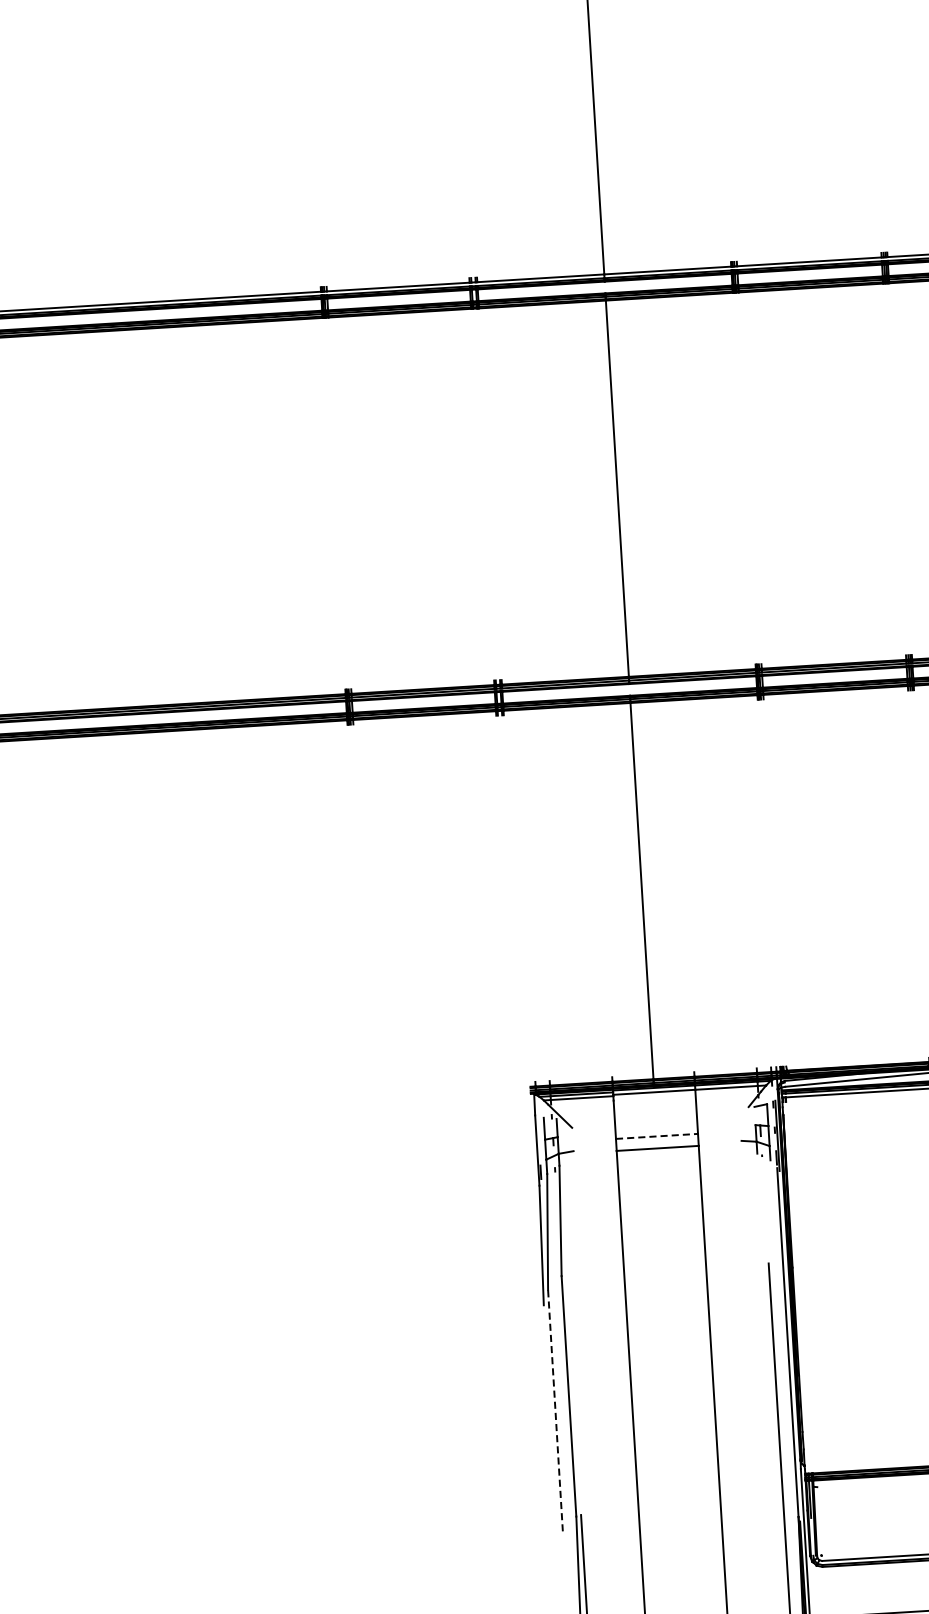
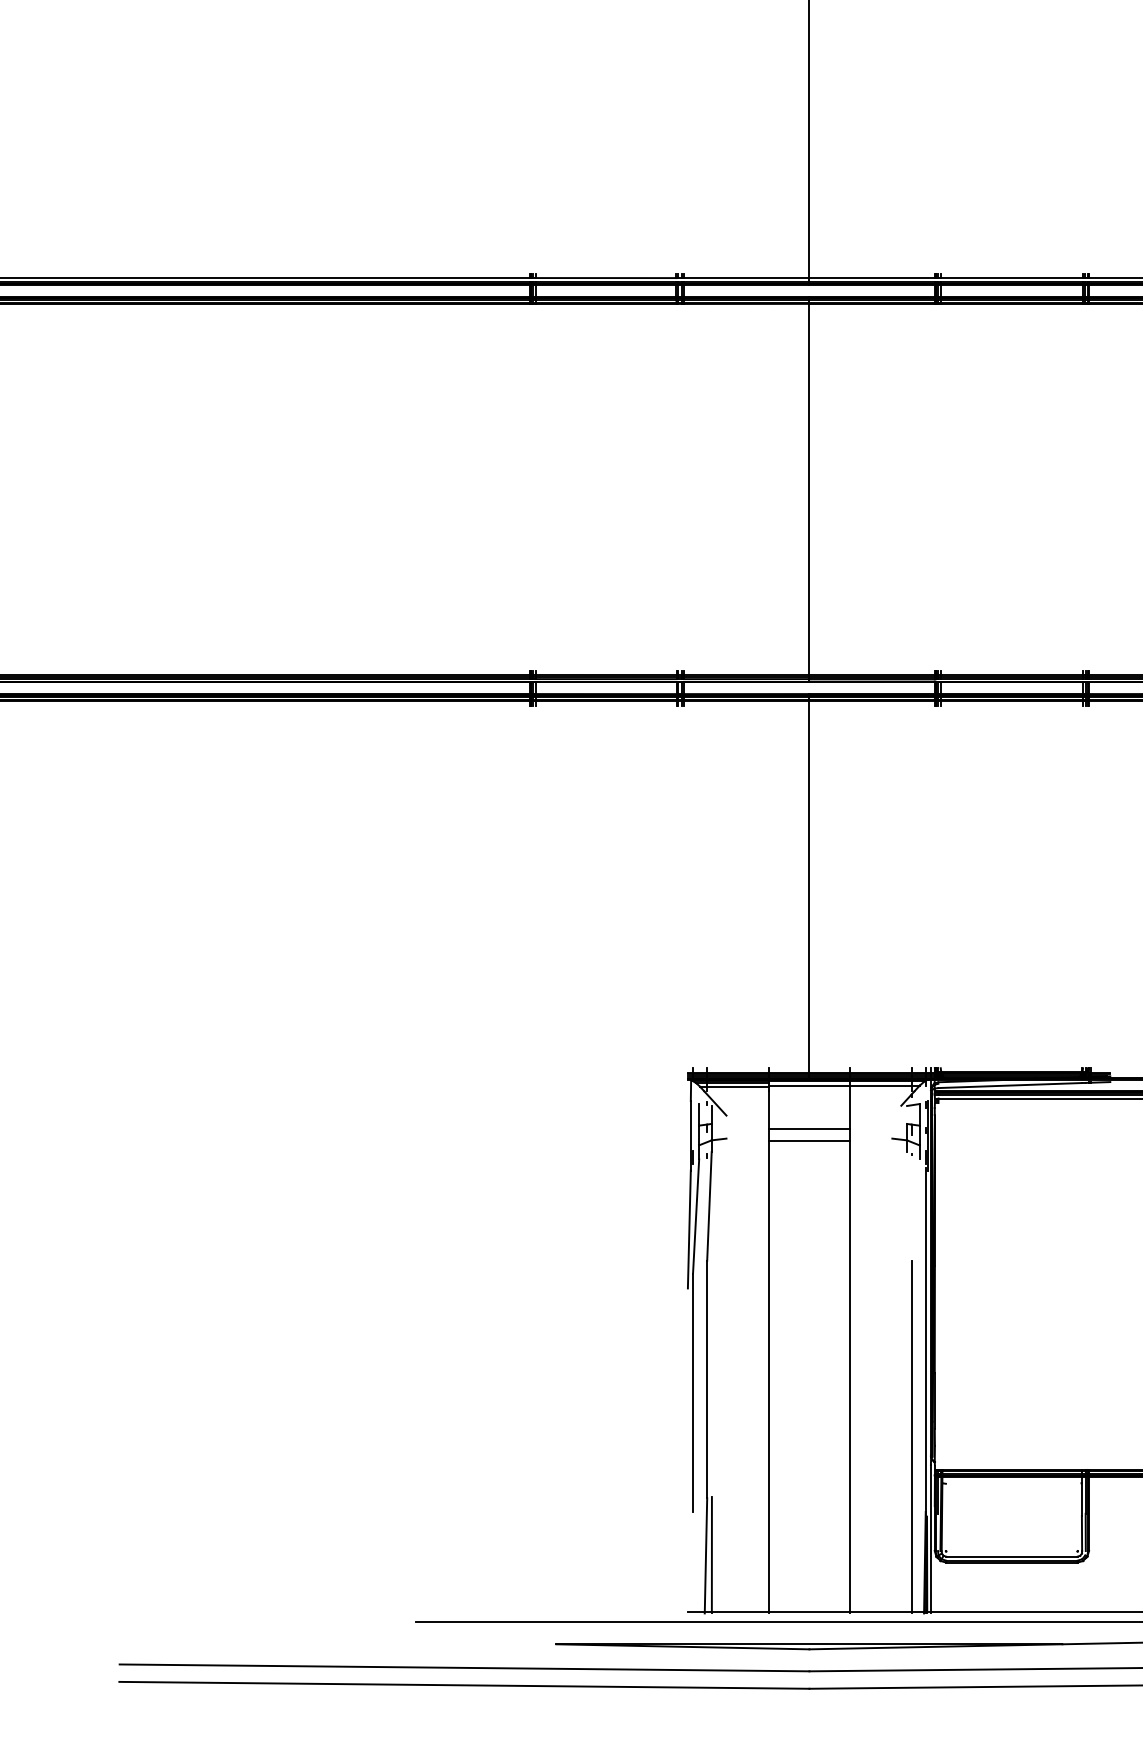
line: (657, 1136) -> (809, 1129), dashed -> solid
line: (555, 1410) -> (693, 1392), dashed -> solid

